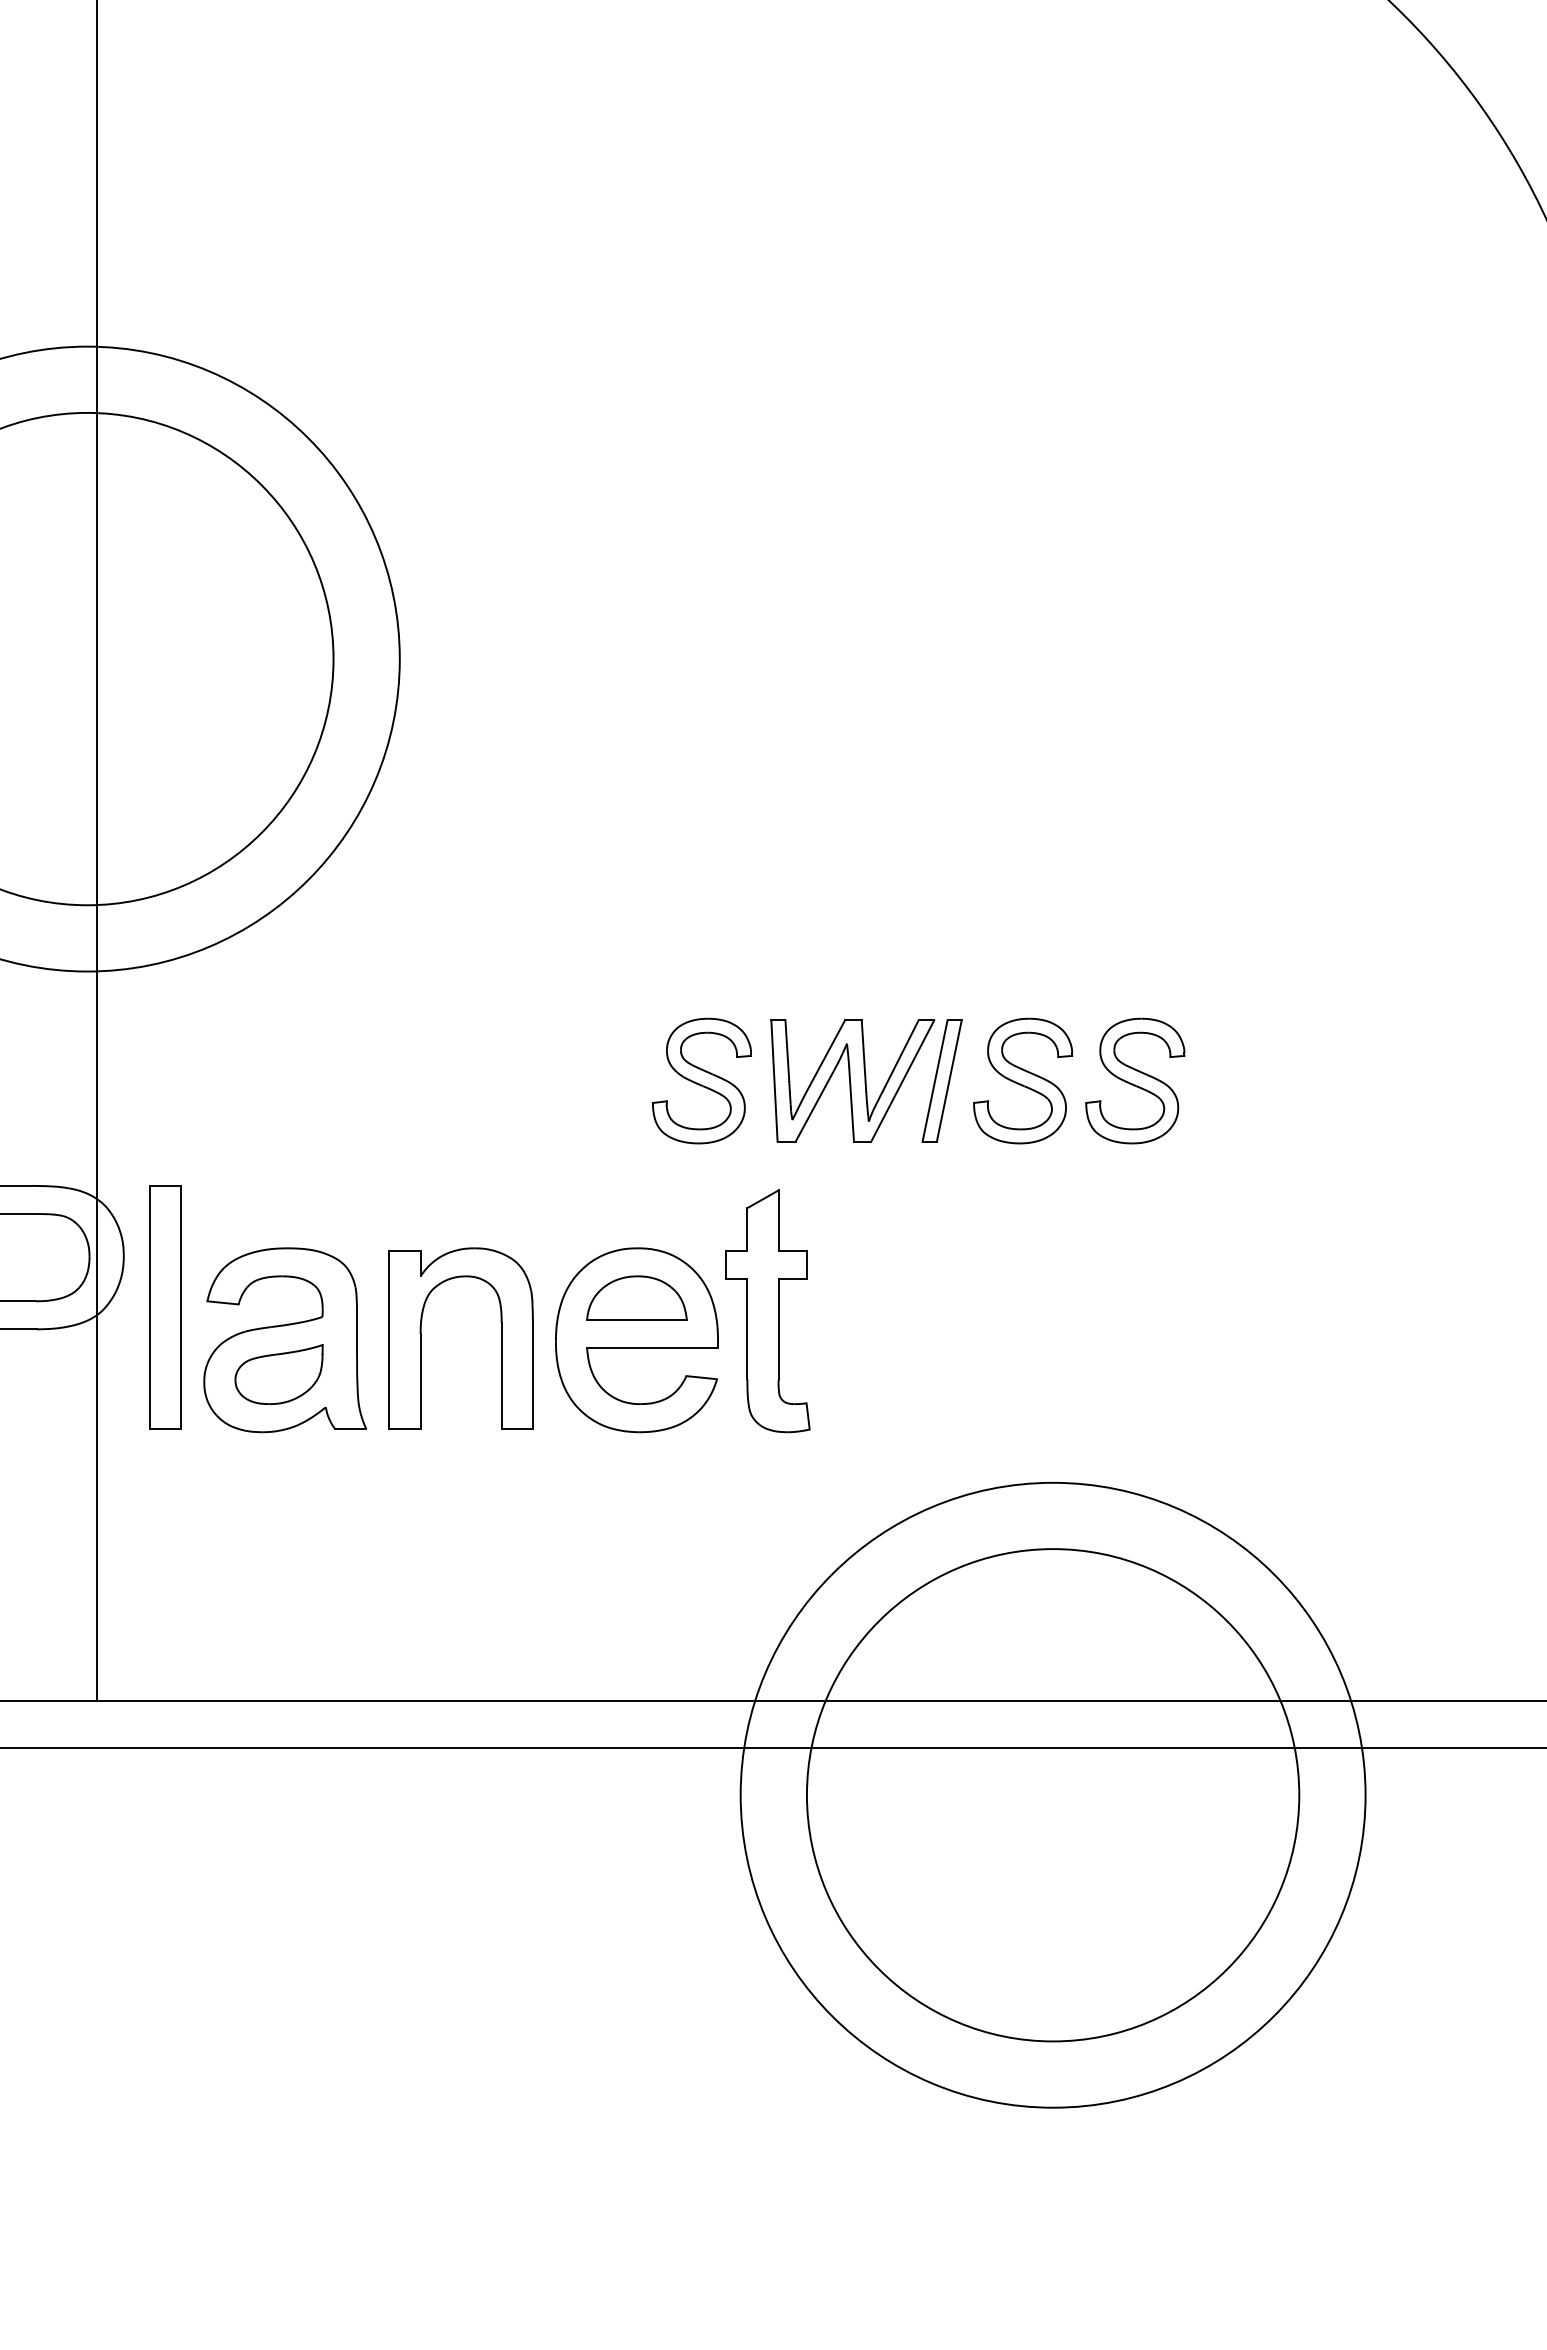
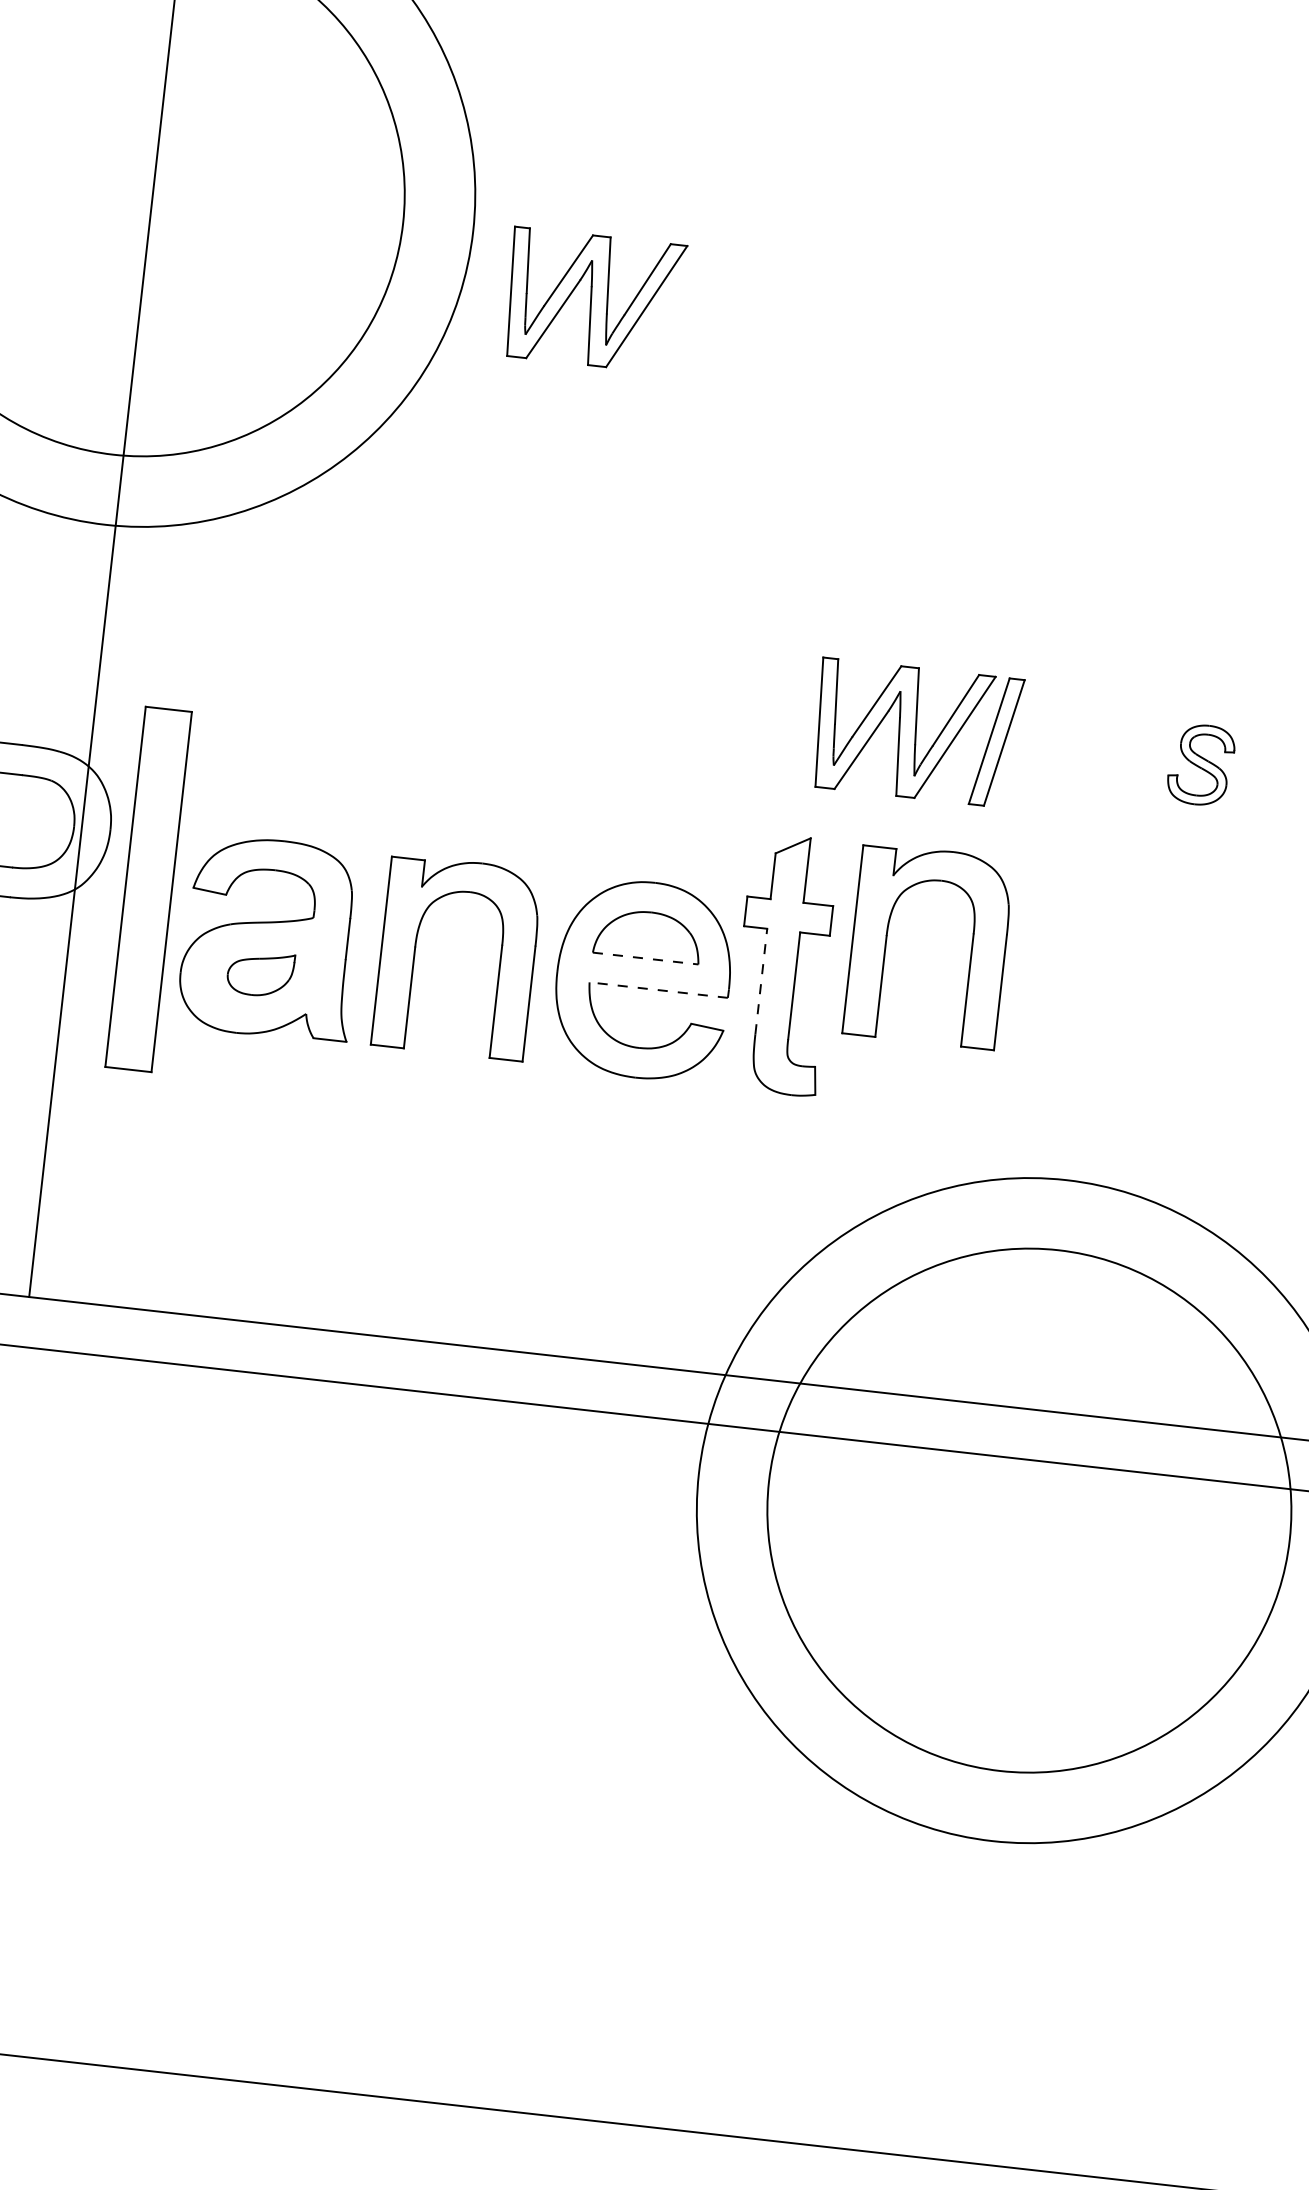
part: (519, 710) -> (593, 299), added
part: (701, 1080) -> (742, 712), removed
part: (1023, 1080) -> (1082, 751), removed
part: (1135, 1080) -> (1201, 764), size x0.6
part: (860, 1278) -> (886, 941), added
part: (165, 1307) -> (148, 889), size x1.4
line: (637, 1319) -> (646, 958), solid -> dashed
line: (747, 1329) -> (761, 981), solid -> dashed
line: (651, 1348) -> (657, 990), solid -> dashed
part: (278, 1374) -> (260, 973), size x0.7

